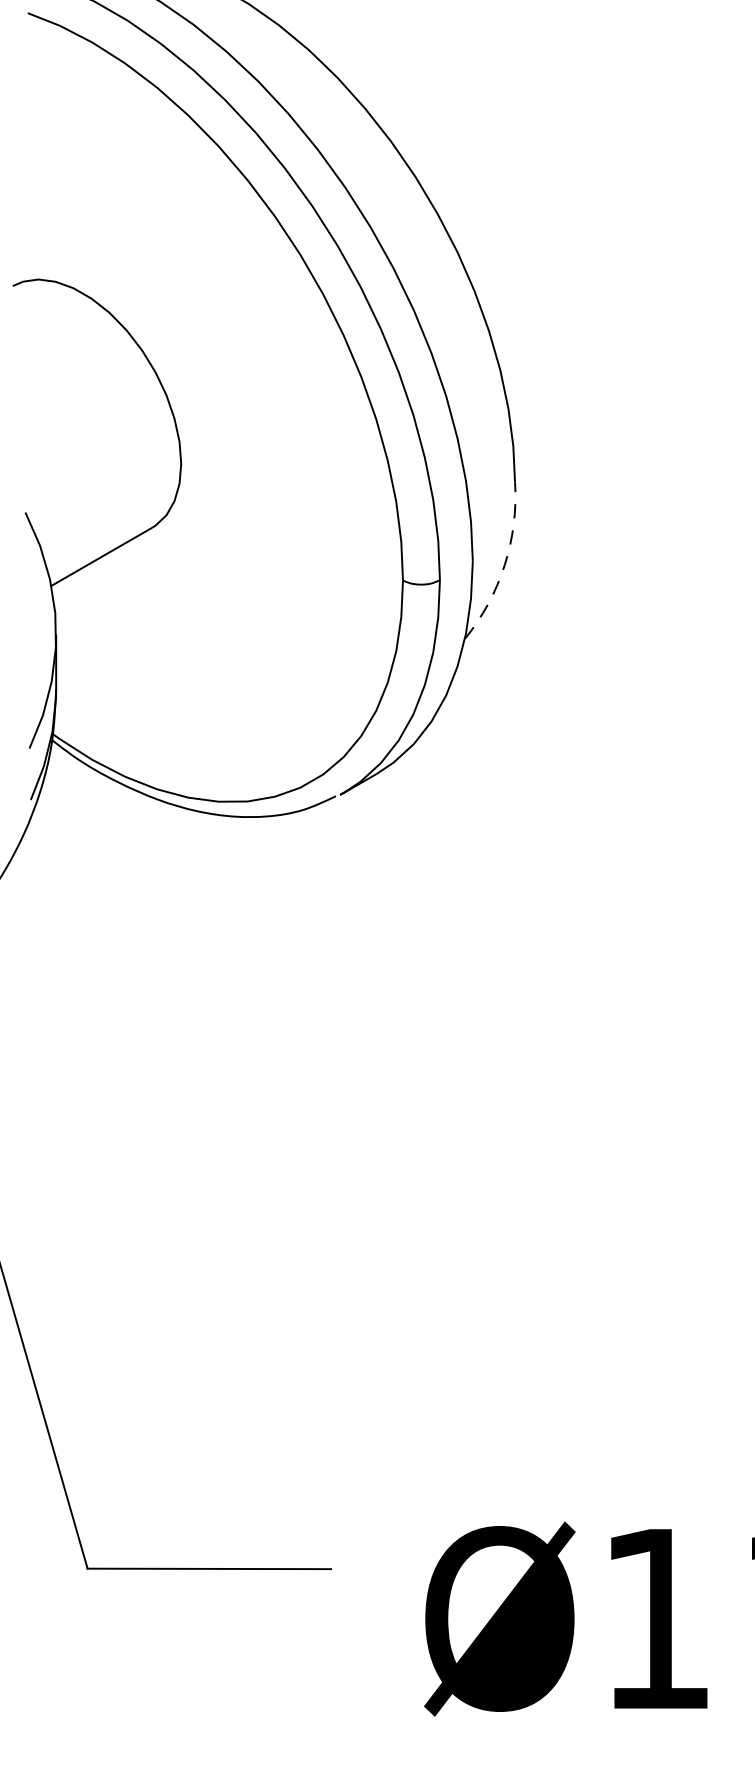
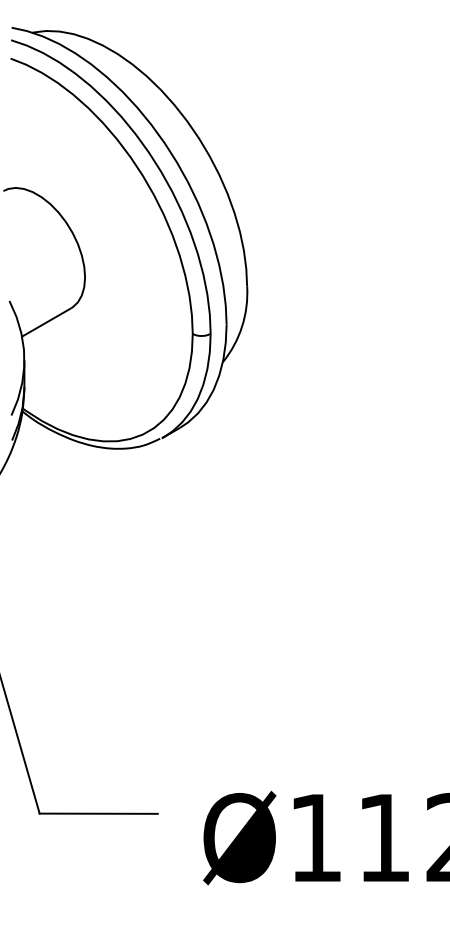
arc: (505, 565) -> (242, 326), dashed -> solid

